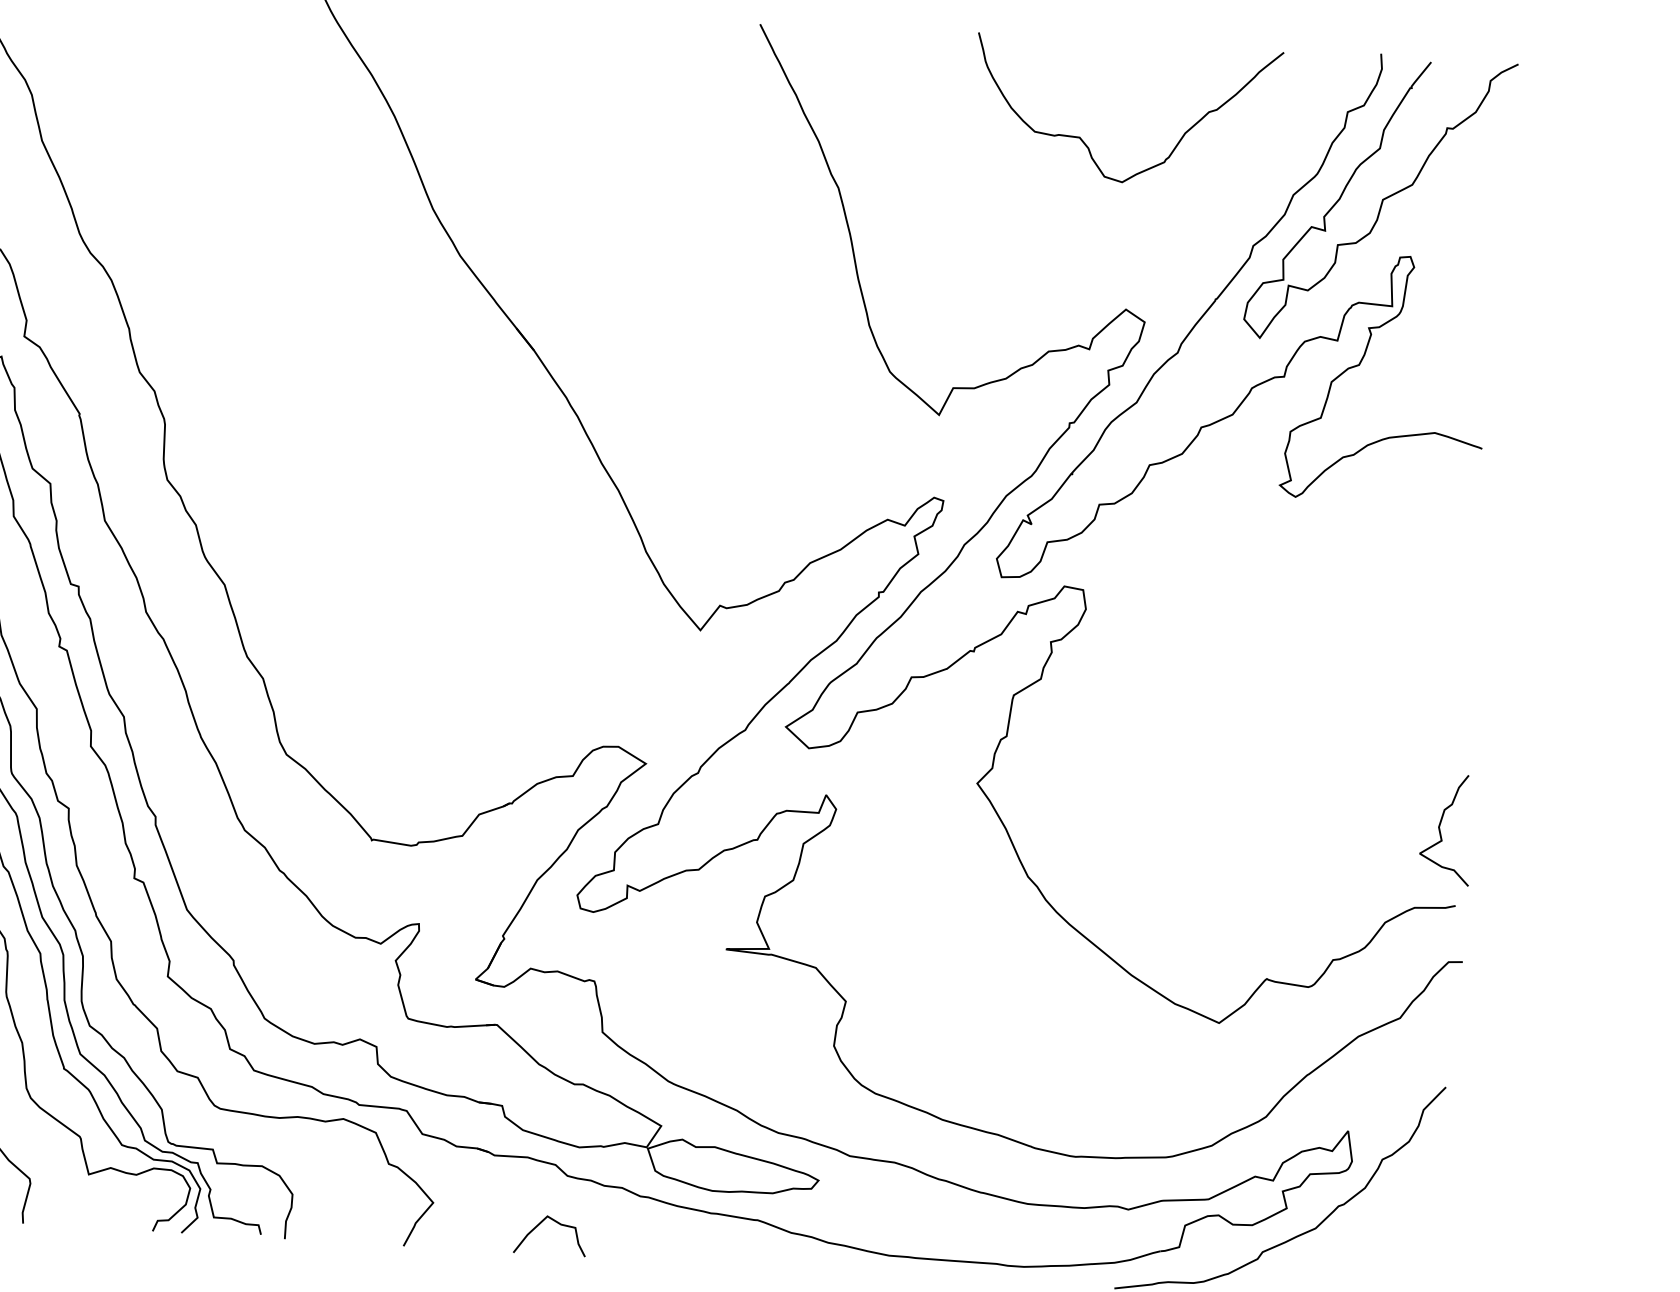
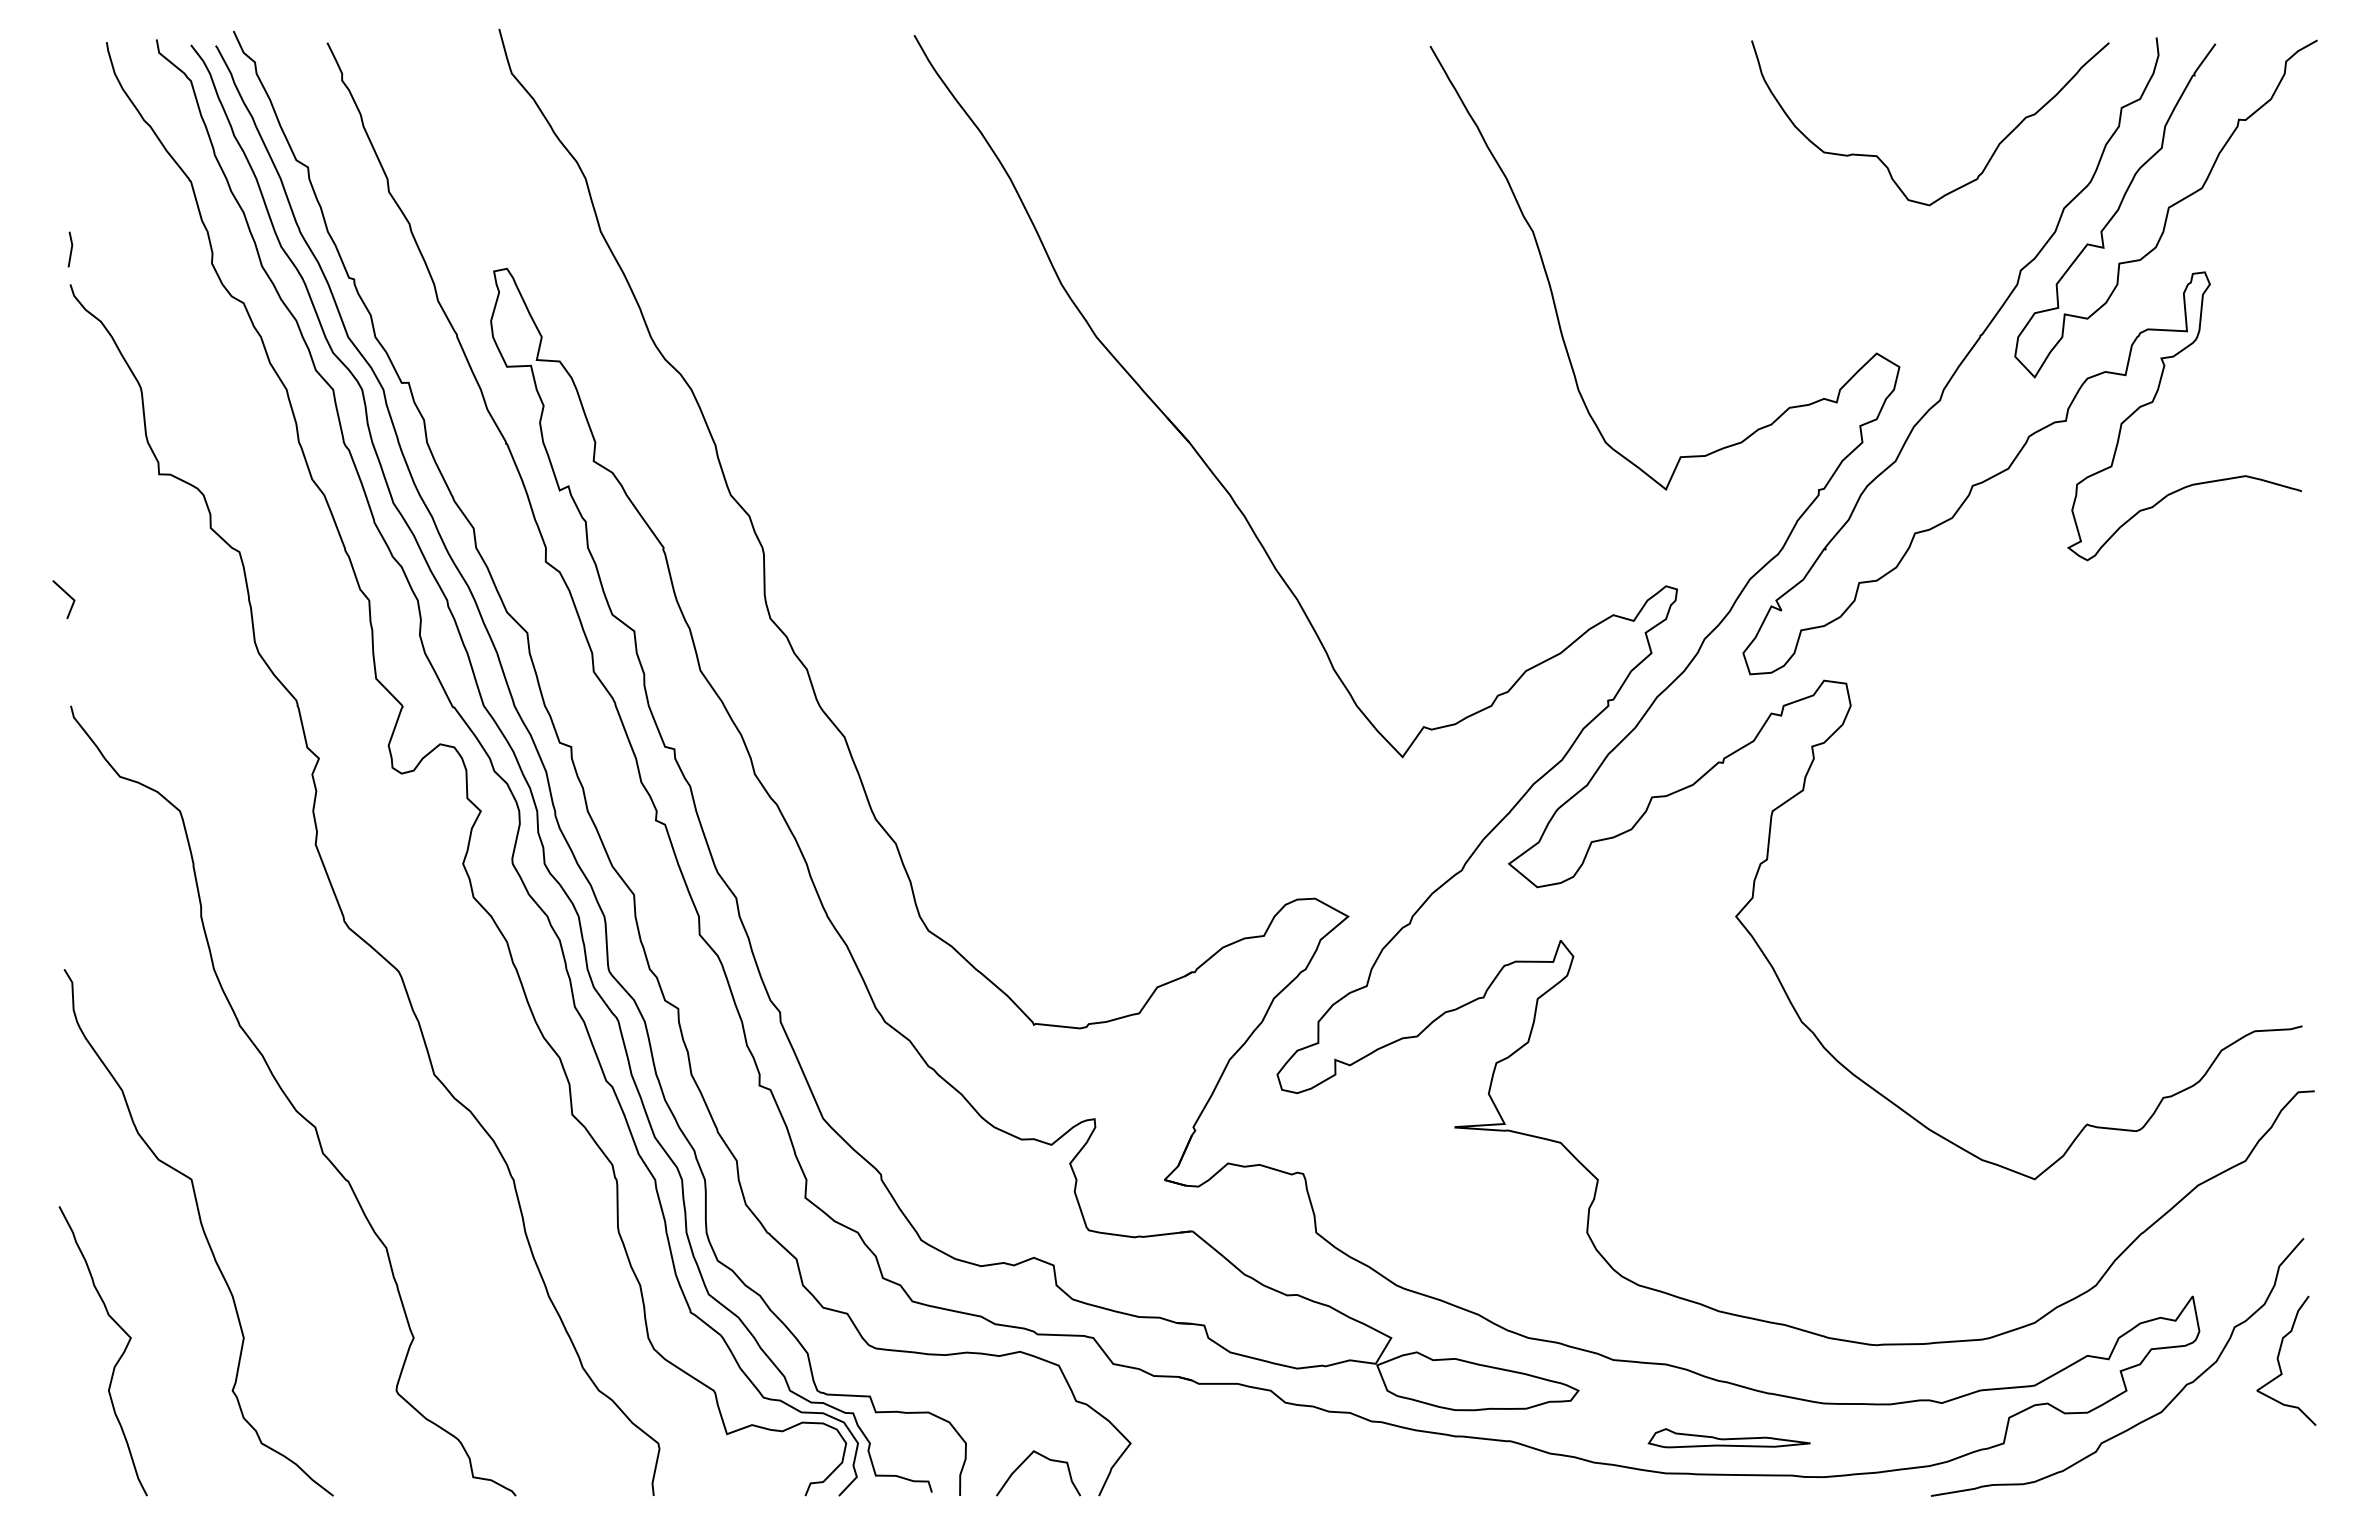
curve: (1084, 141) -> (1882, 160), moved
curve: (1440, 829) -> (2279, 1361), moved
curve: (557, 1223) -> (1045, 1458), moved
part: (944, 1229) -> (1728, 1438), added

